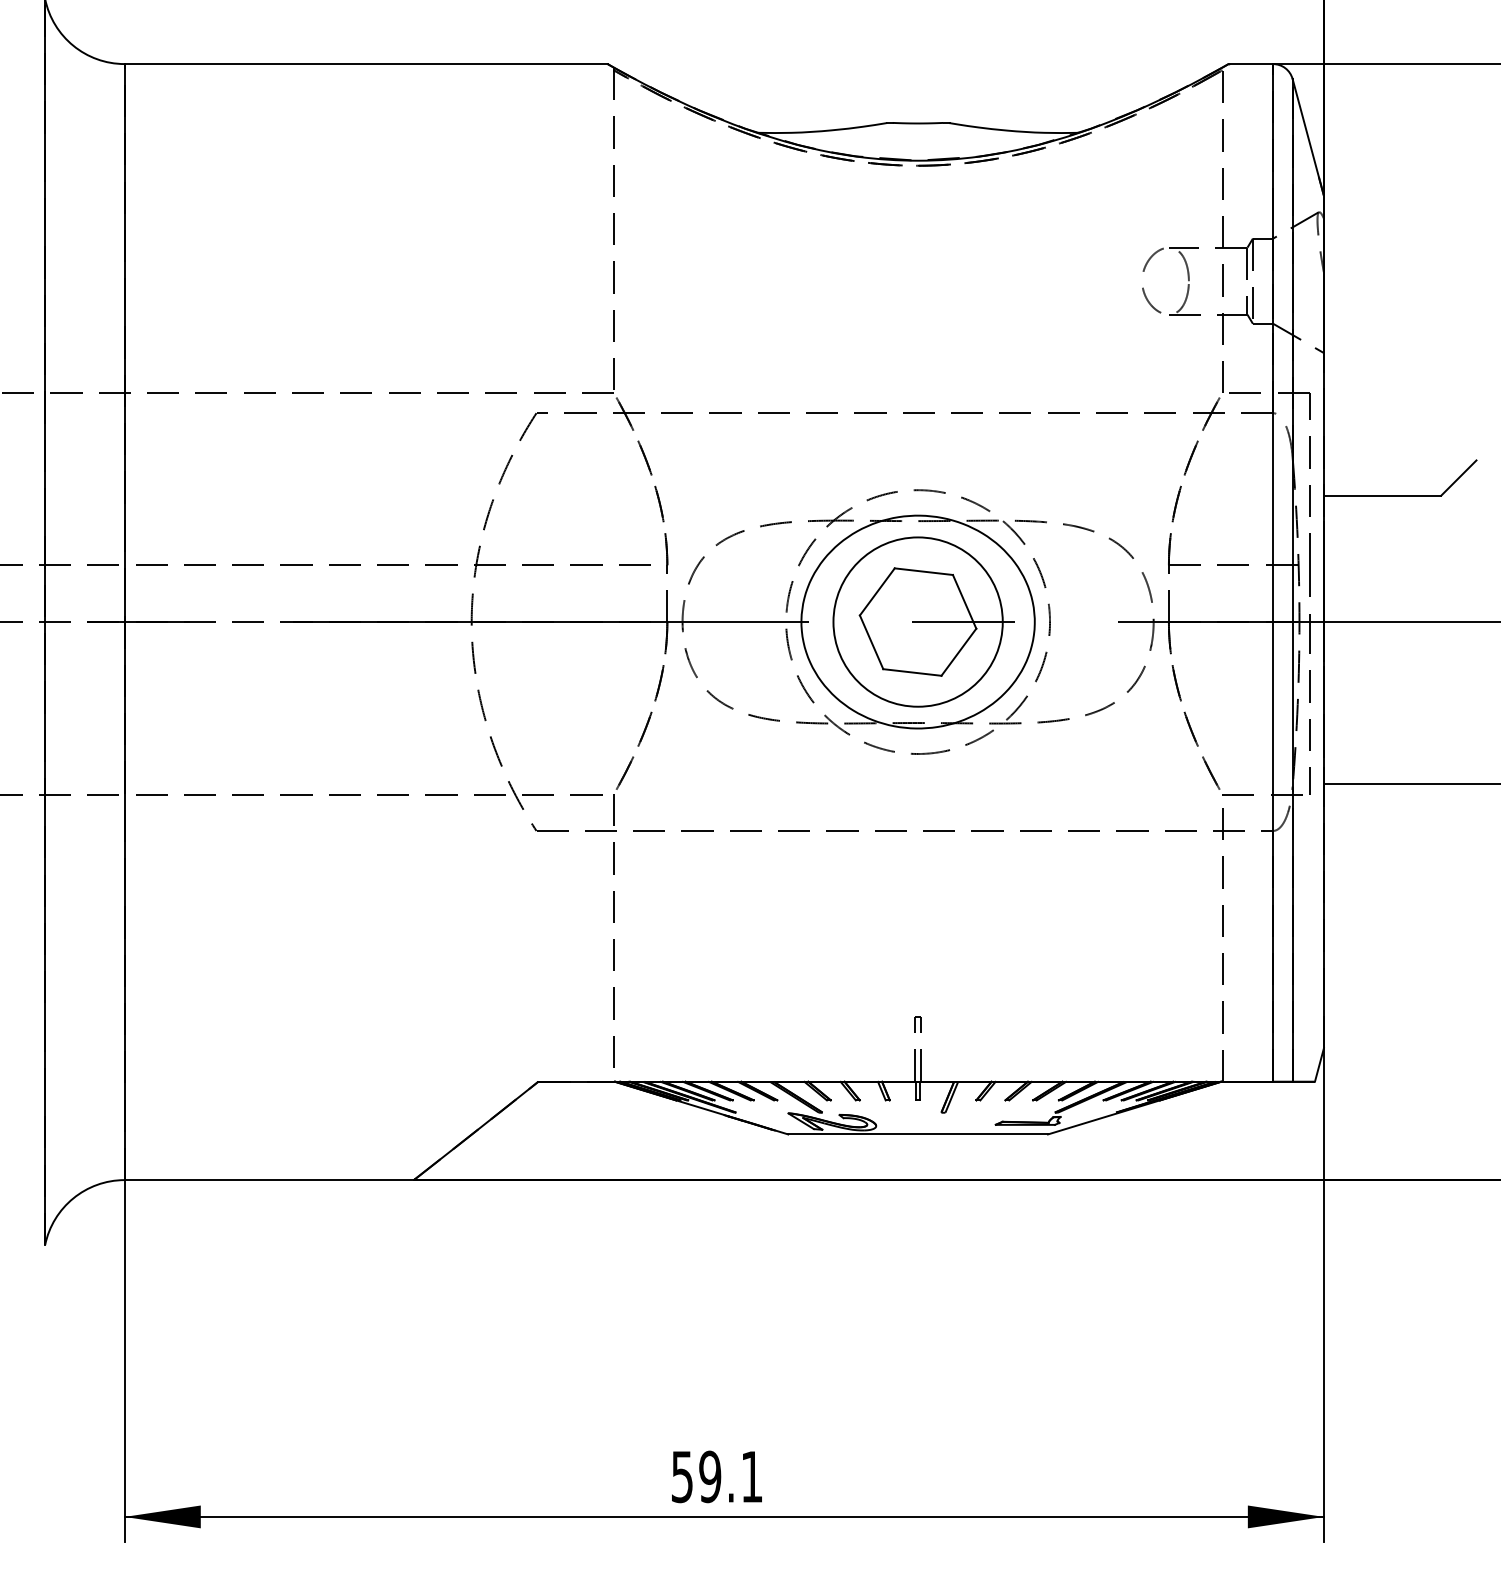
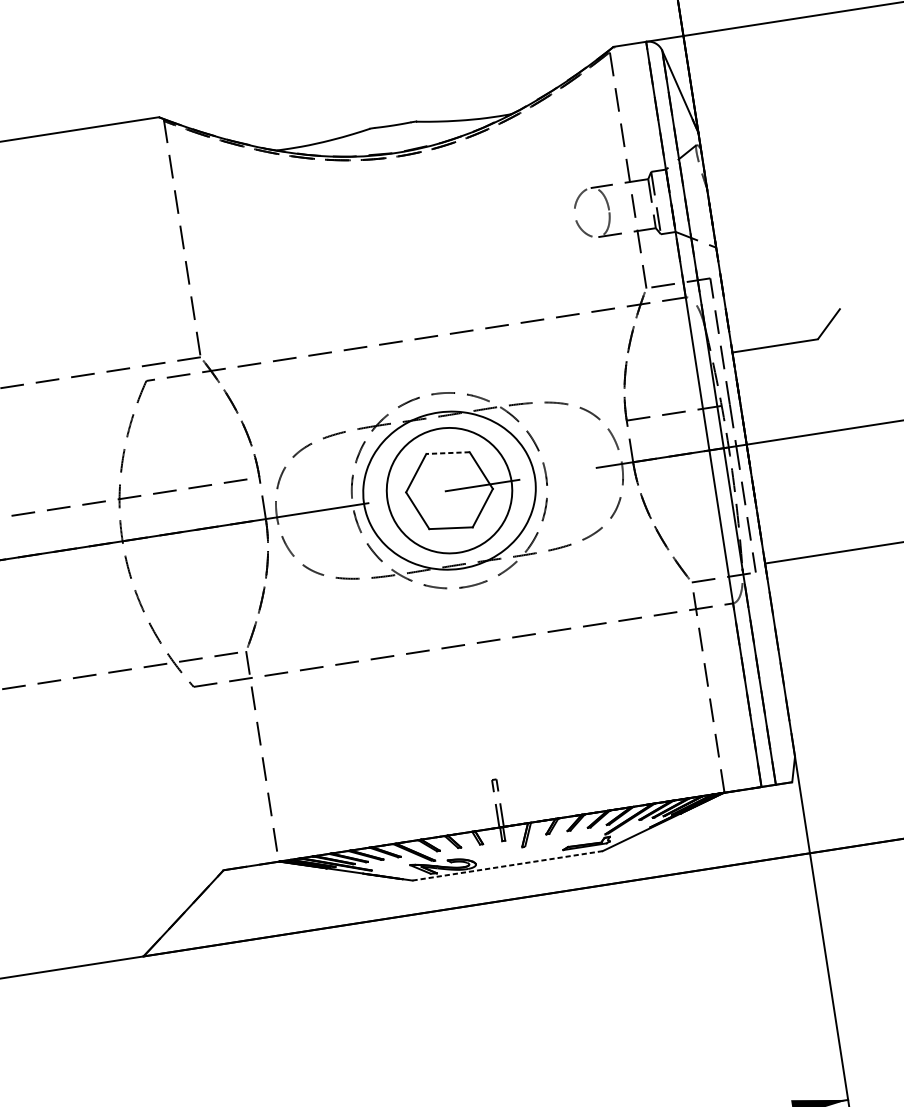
line: (923, 571) -> (447, 453), solid -> dashed
line: (918, 1134) -> (507, 865), solid -> dashed

